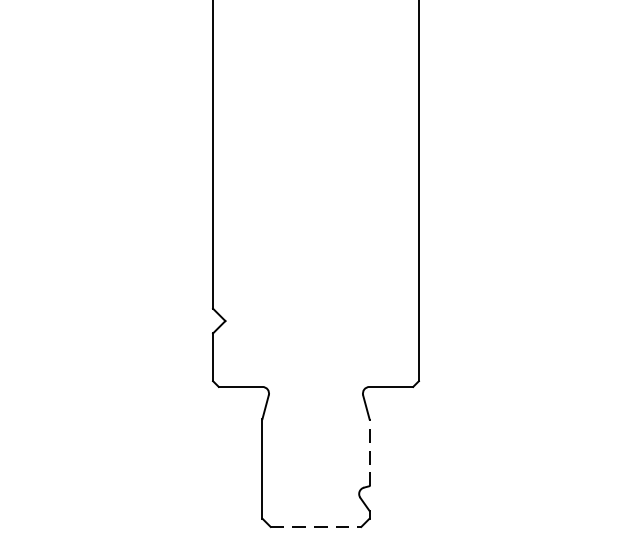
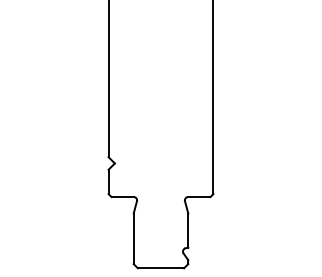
line: (370, 450) -> (188, 229), dashed -> solid
line: (316, 527) -> (161, 268), dashed -> solid

